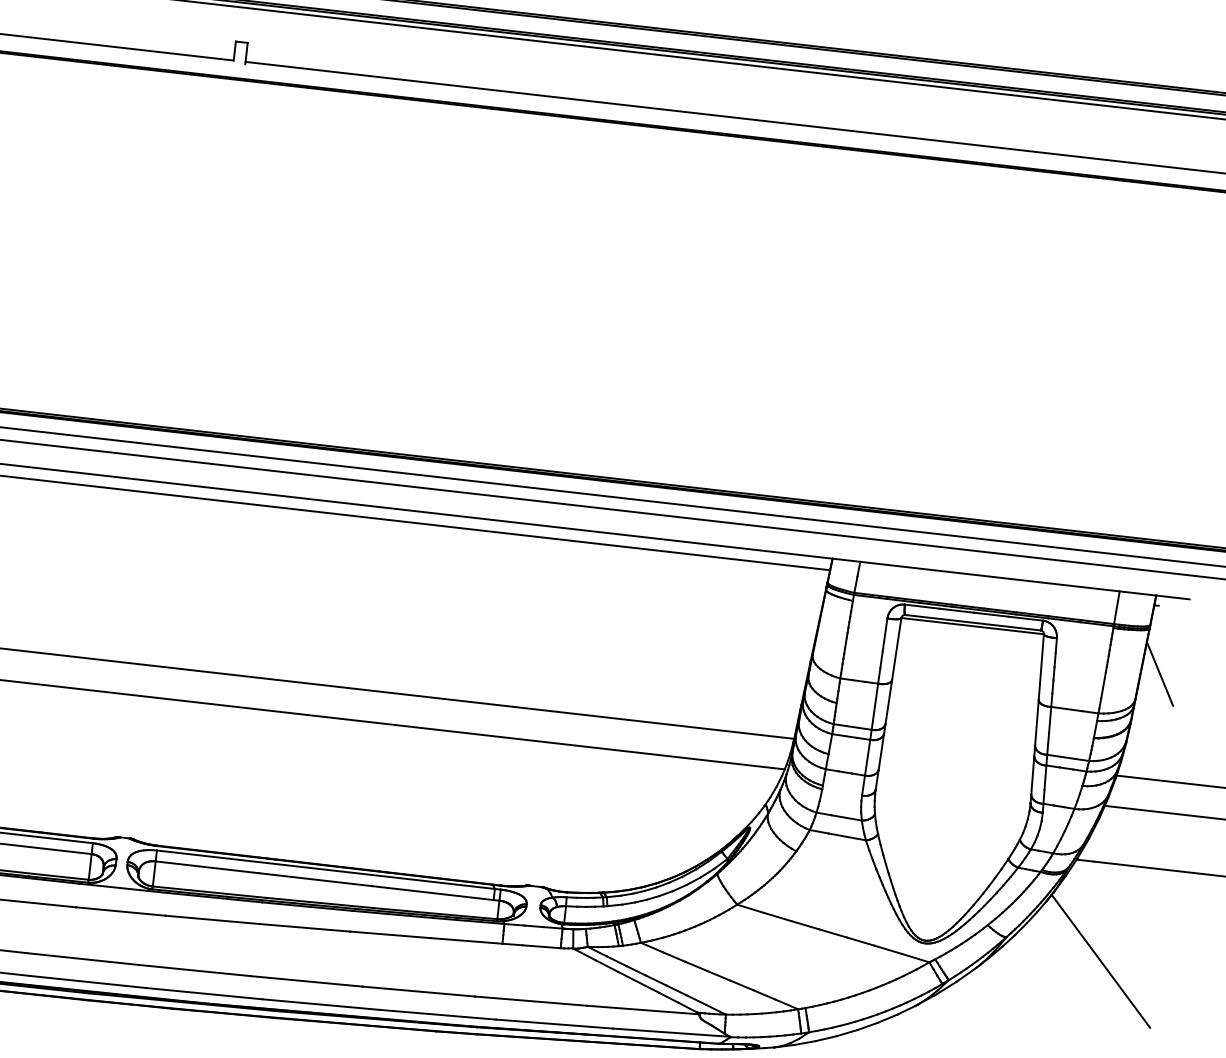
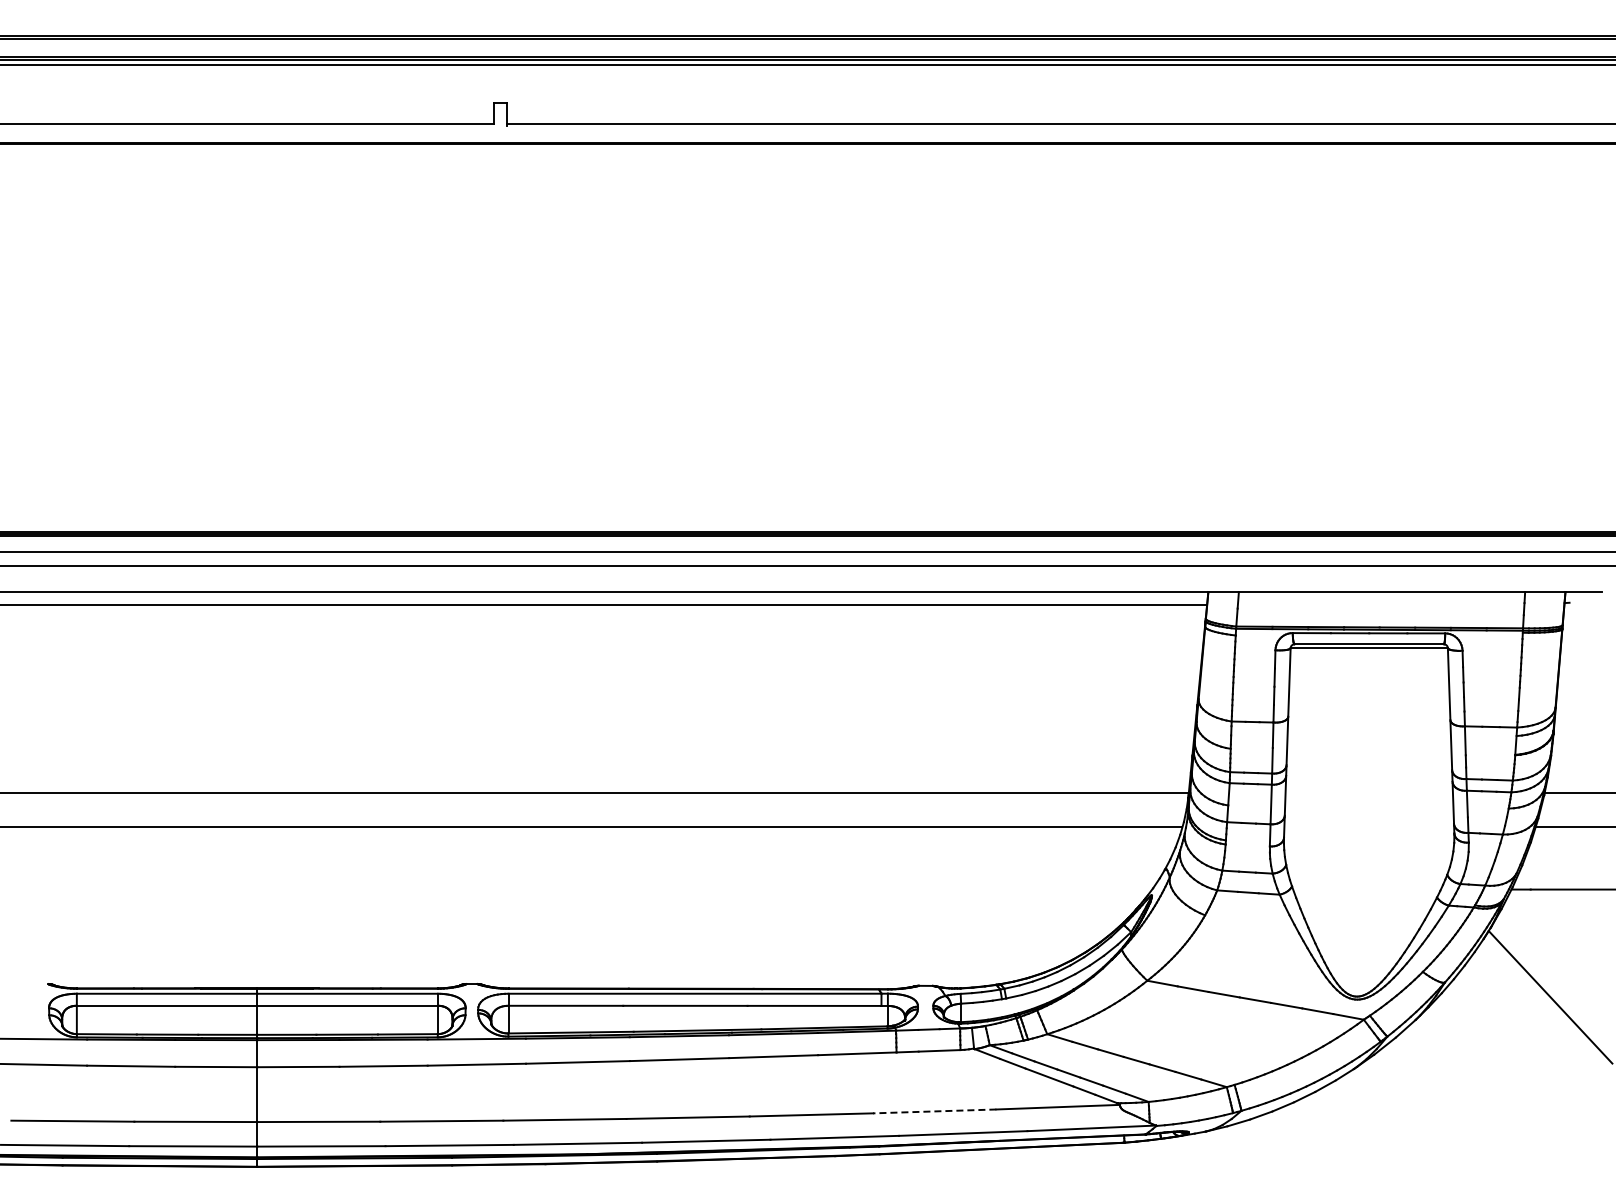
line: (1160, 673) -> (1579, 676), removed
line: (530, 1001) -> (934, 1111), solid -> dashed

